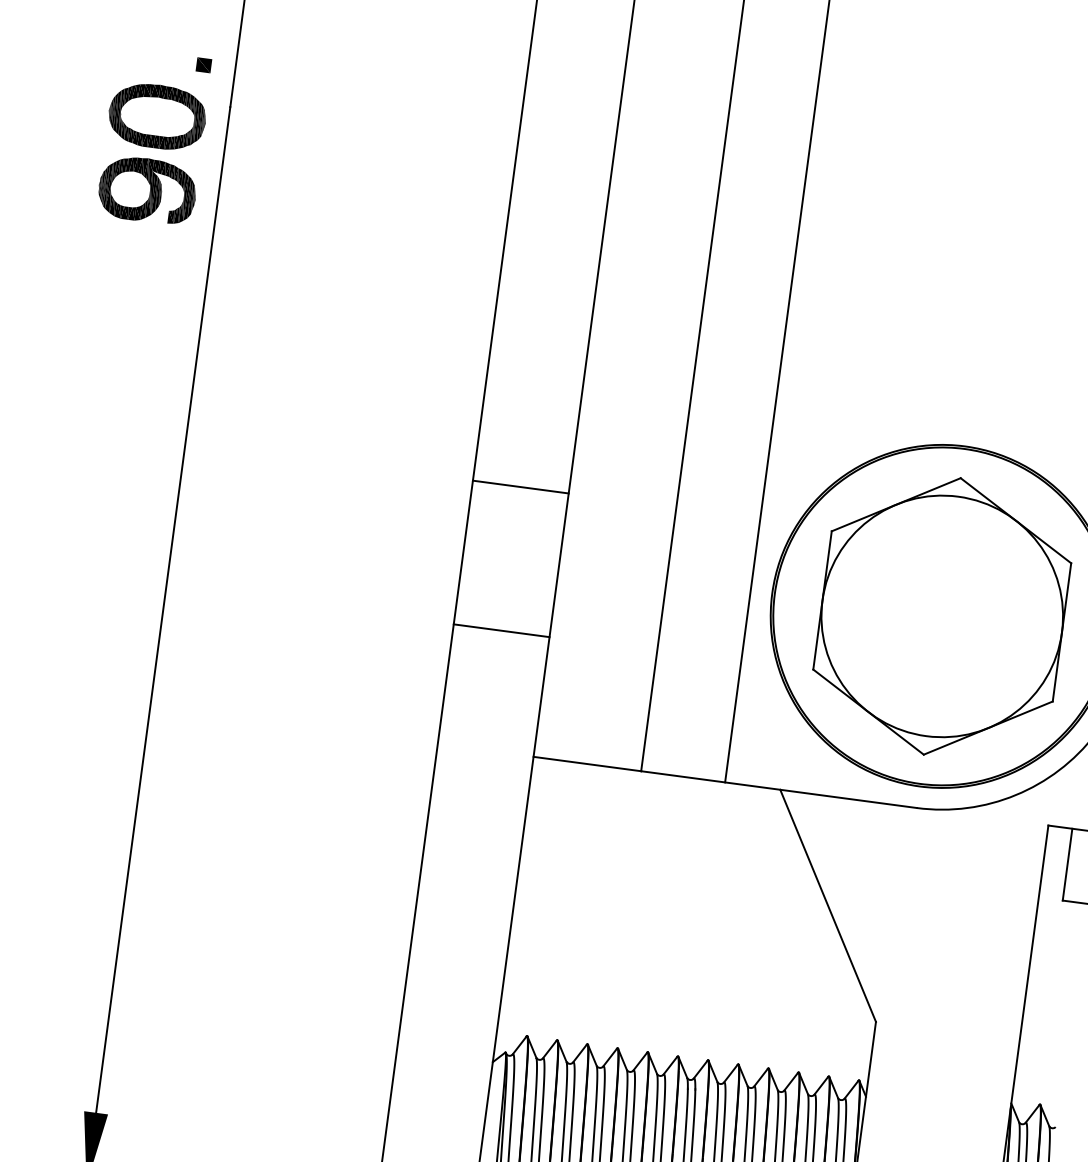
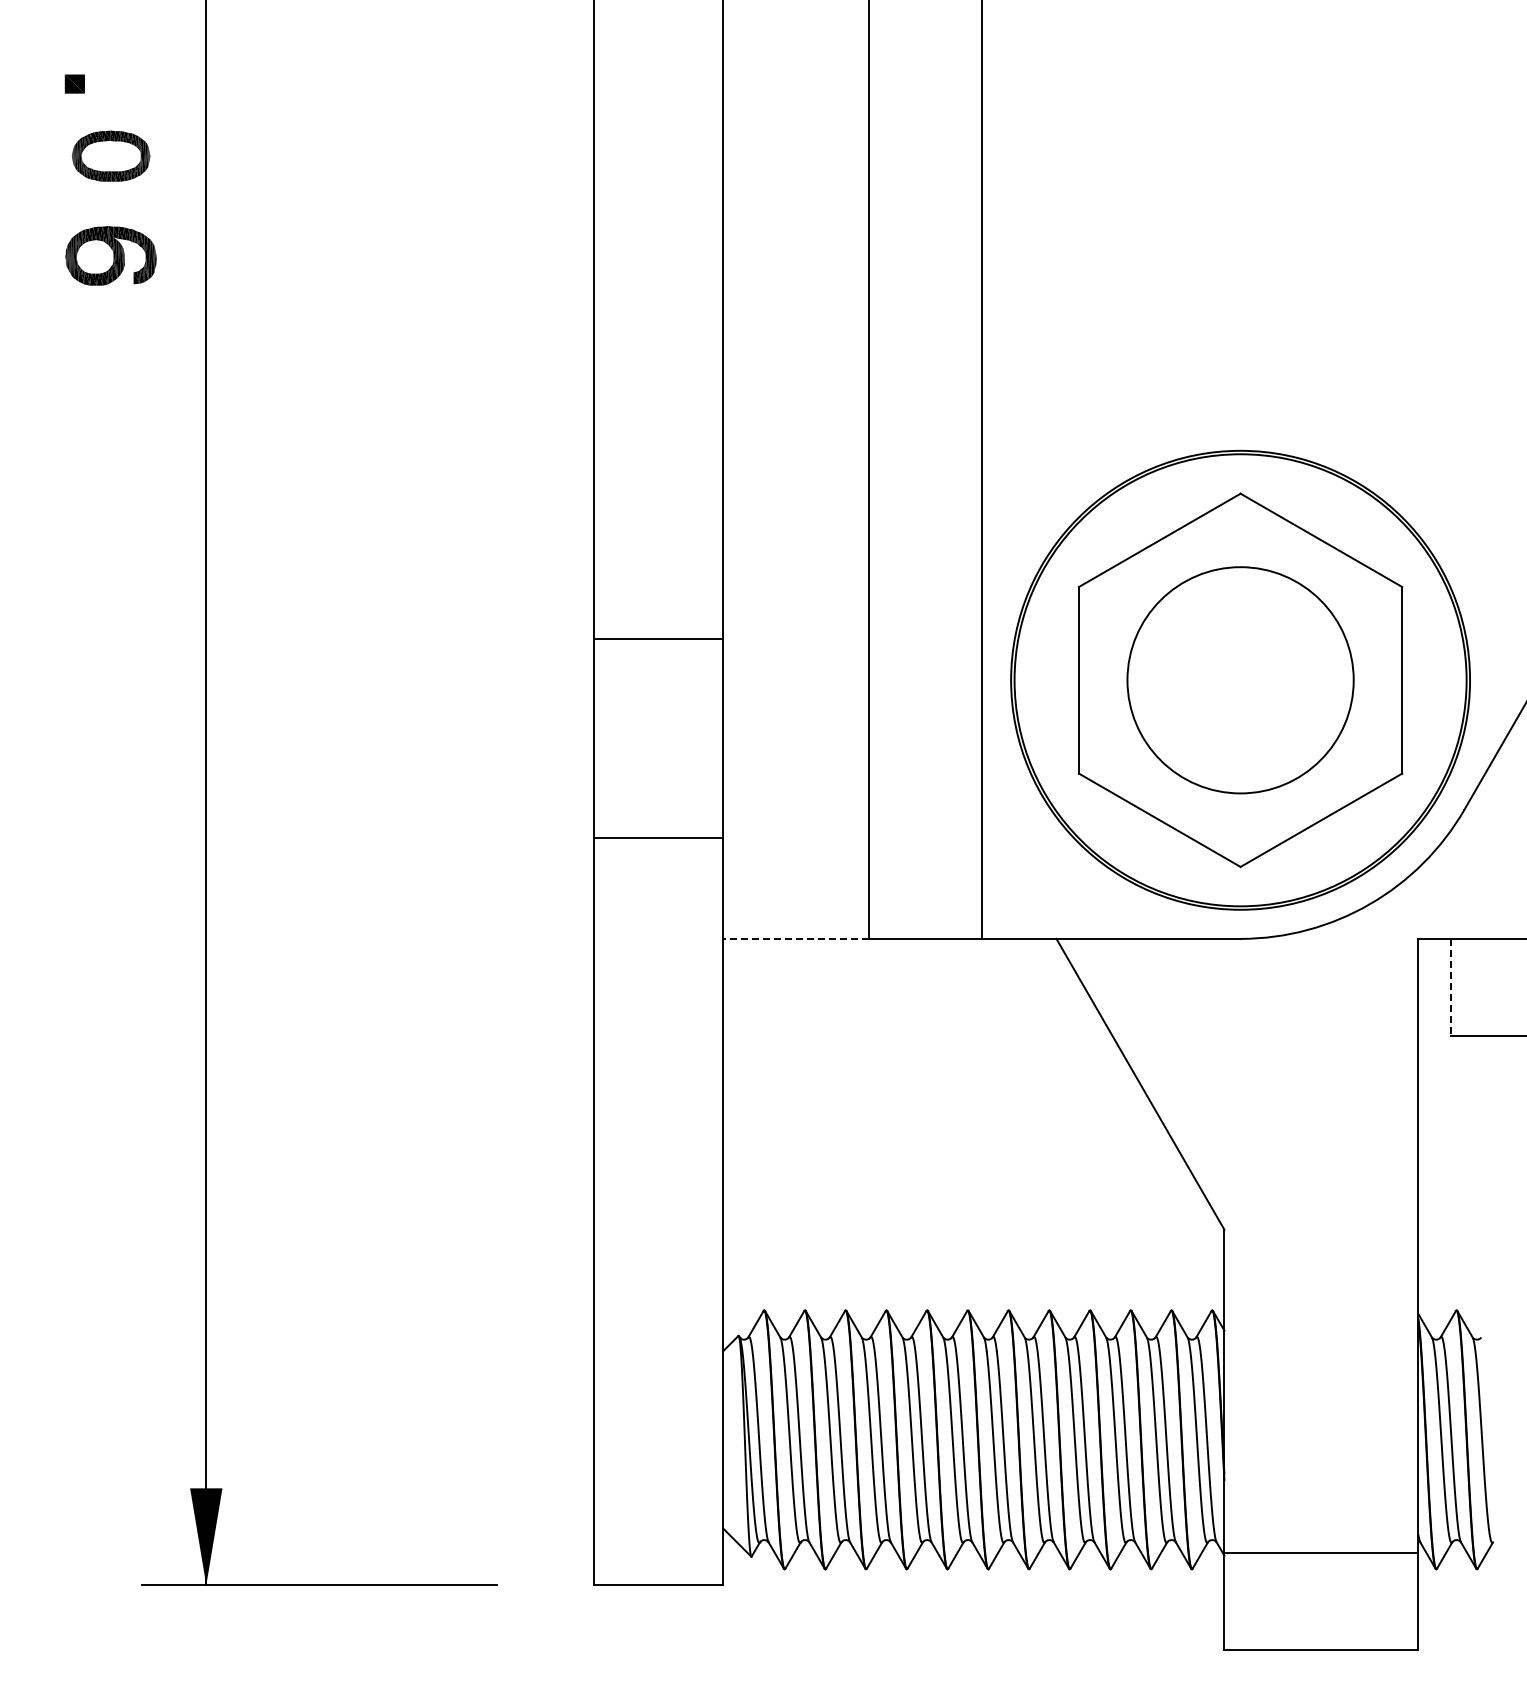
part: (203, 64) -> (74, 83), moved
part: (156, 115) -> (110, 155), size x0.6
part: (147, 190) -> (110, 255), size x0.7
line: (520, 487) -> (658, 639), moved
circle: (942, 615) -> (1240, 679), size x0.7
line: (501, 630) -> (658, 838), moved
line: (587, 763) -> (796, 938), solid -> dashed
line: (1067, 864) -> (1450, 987), solid -> dashed

